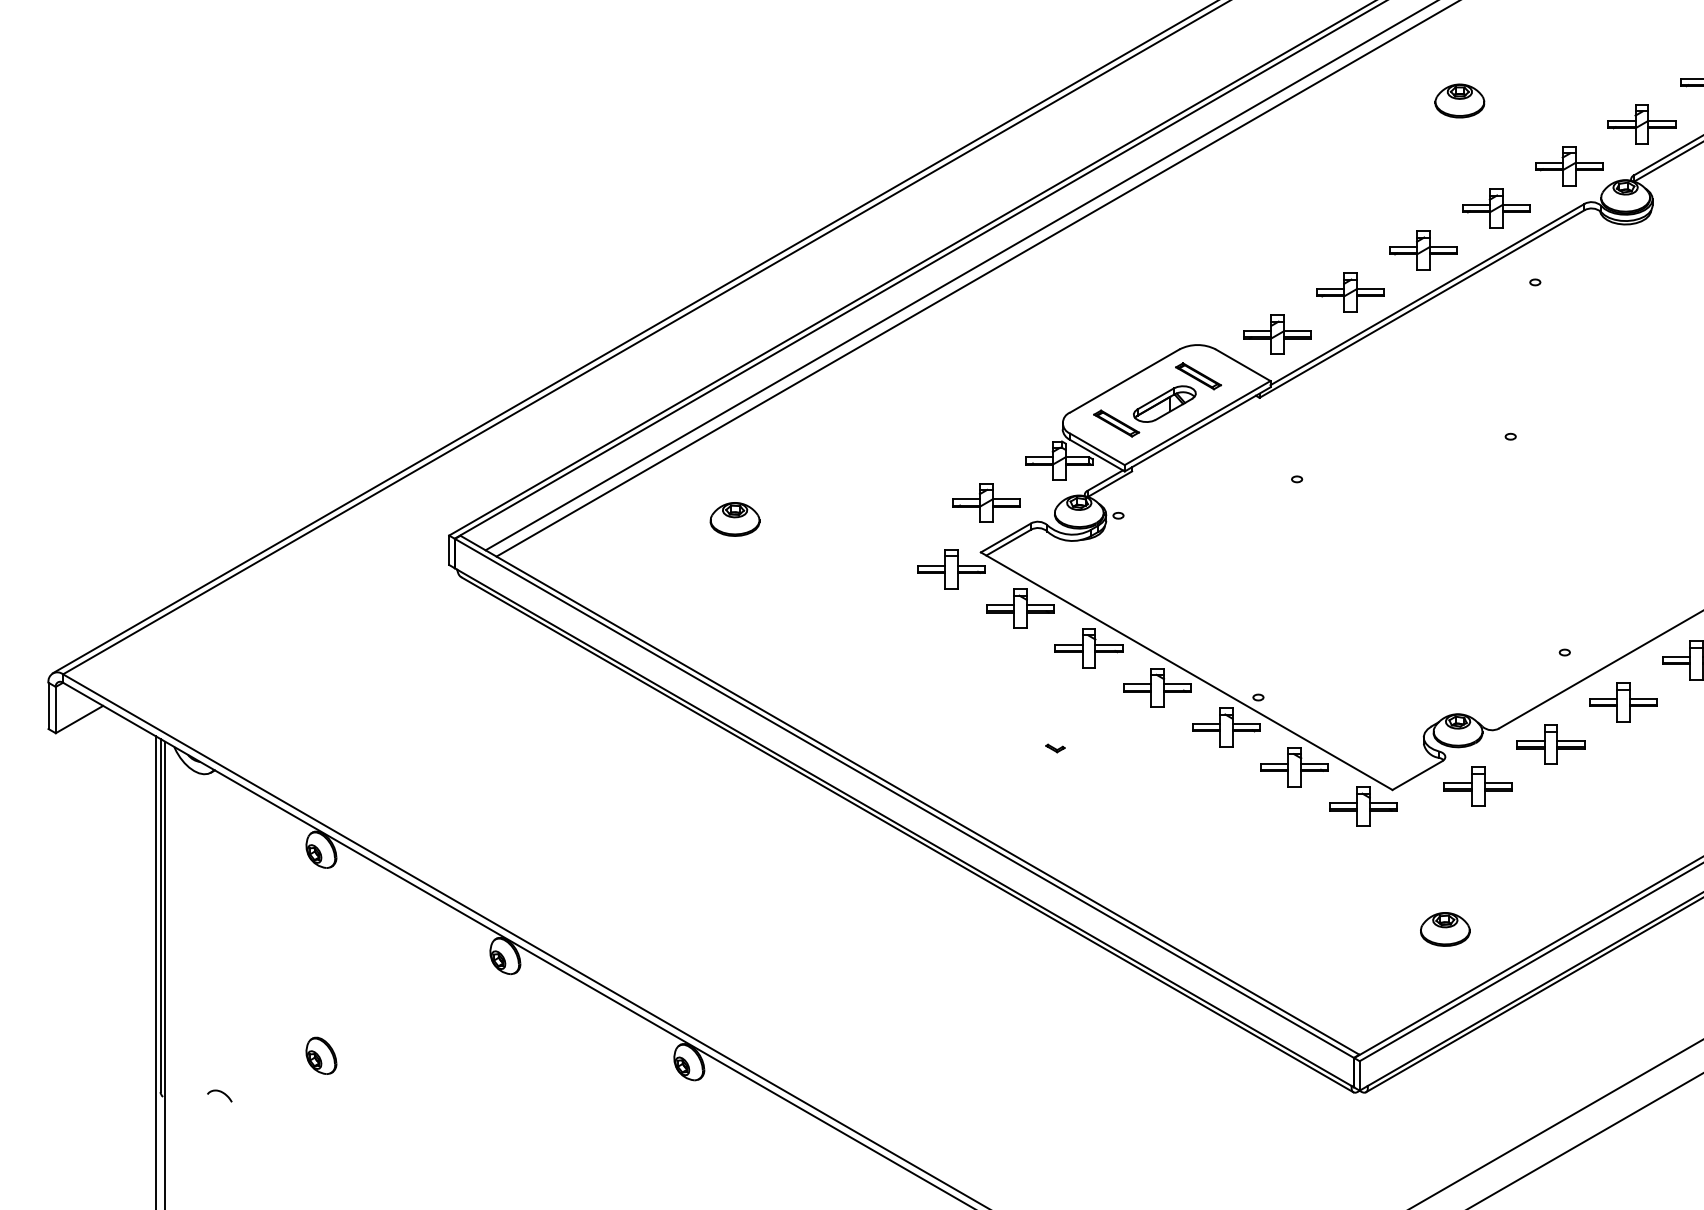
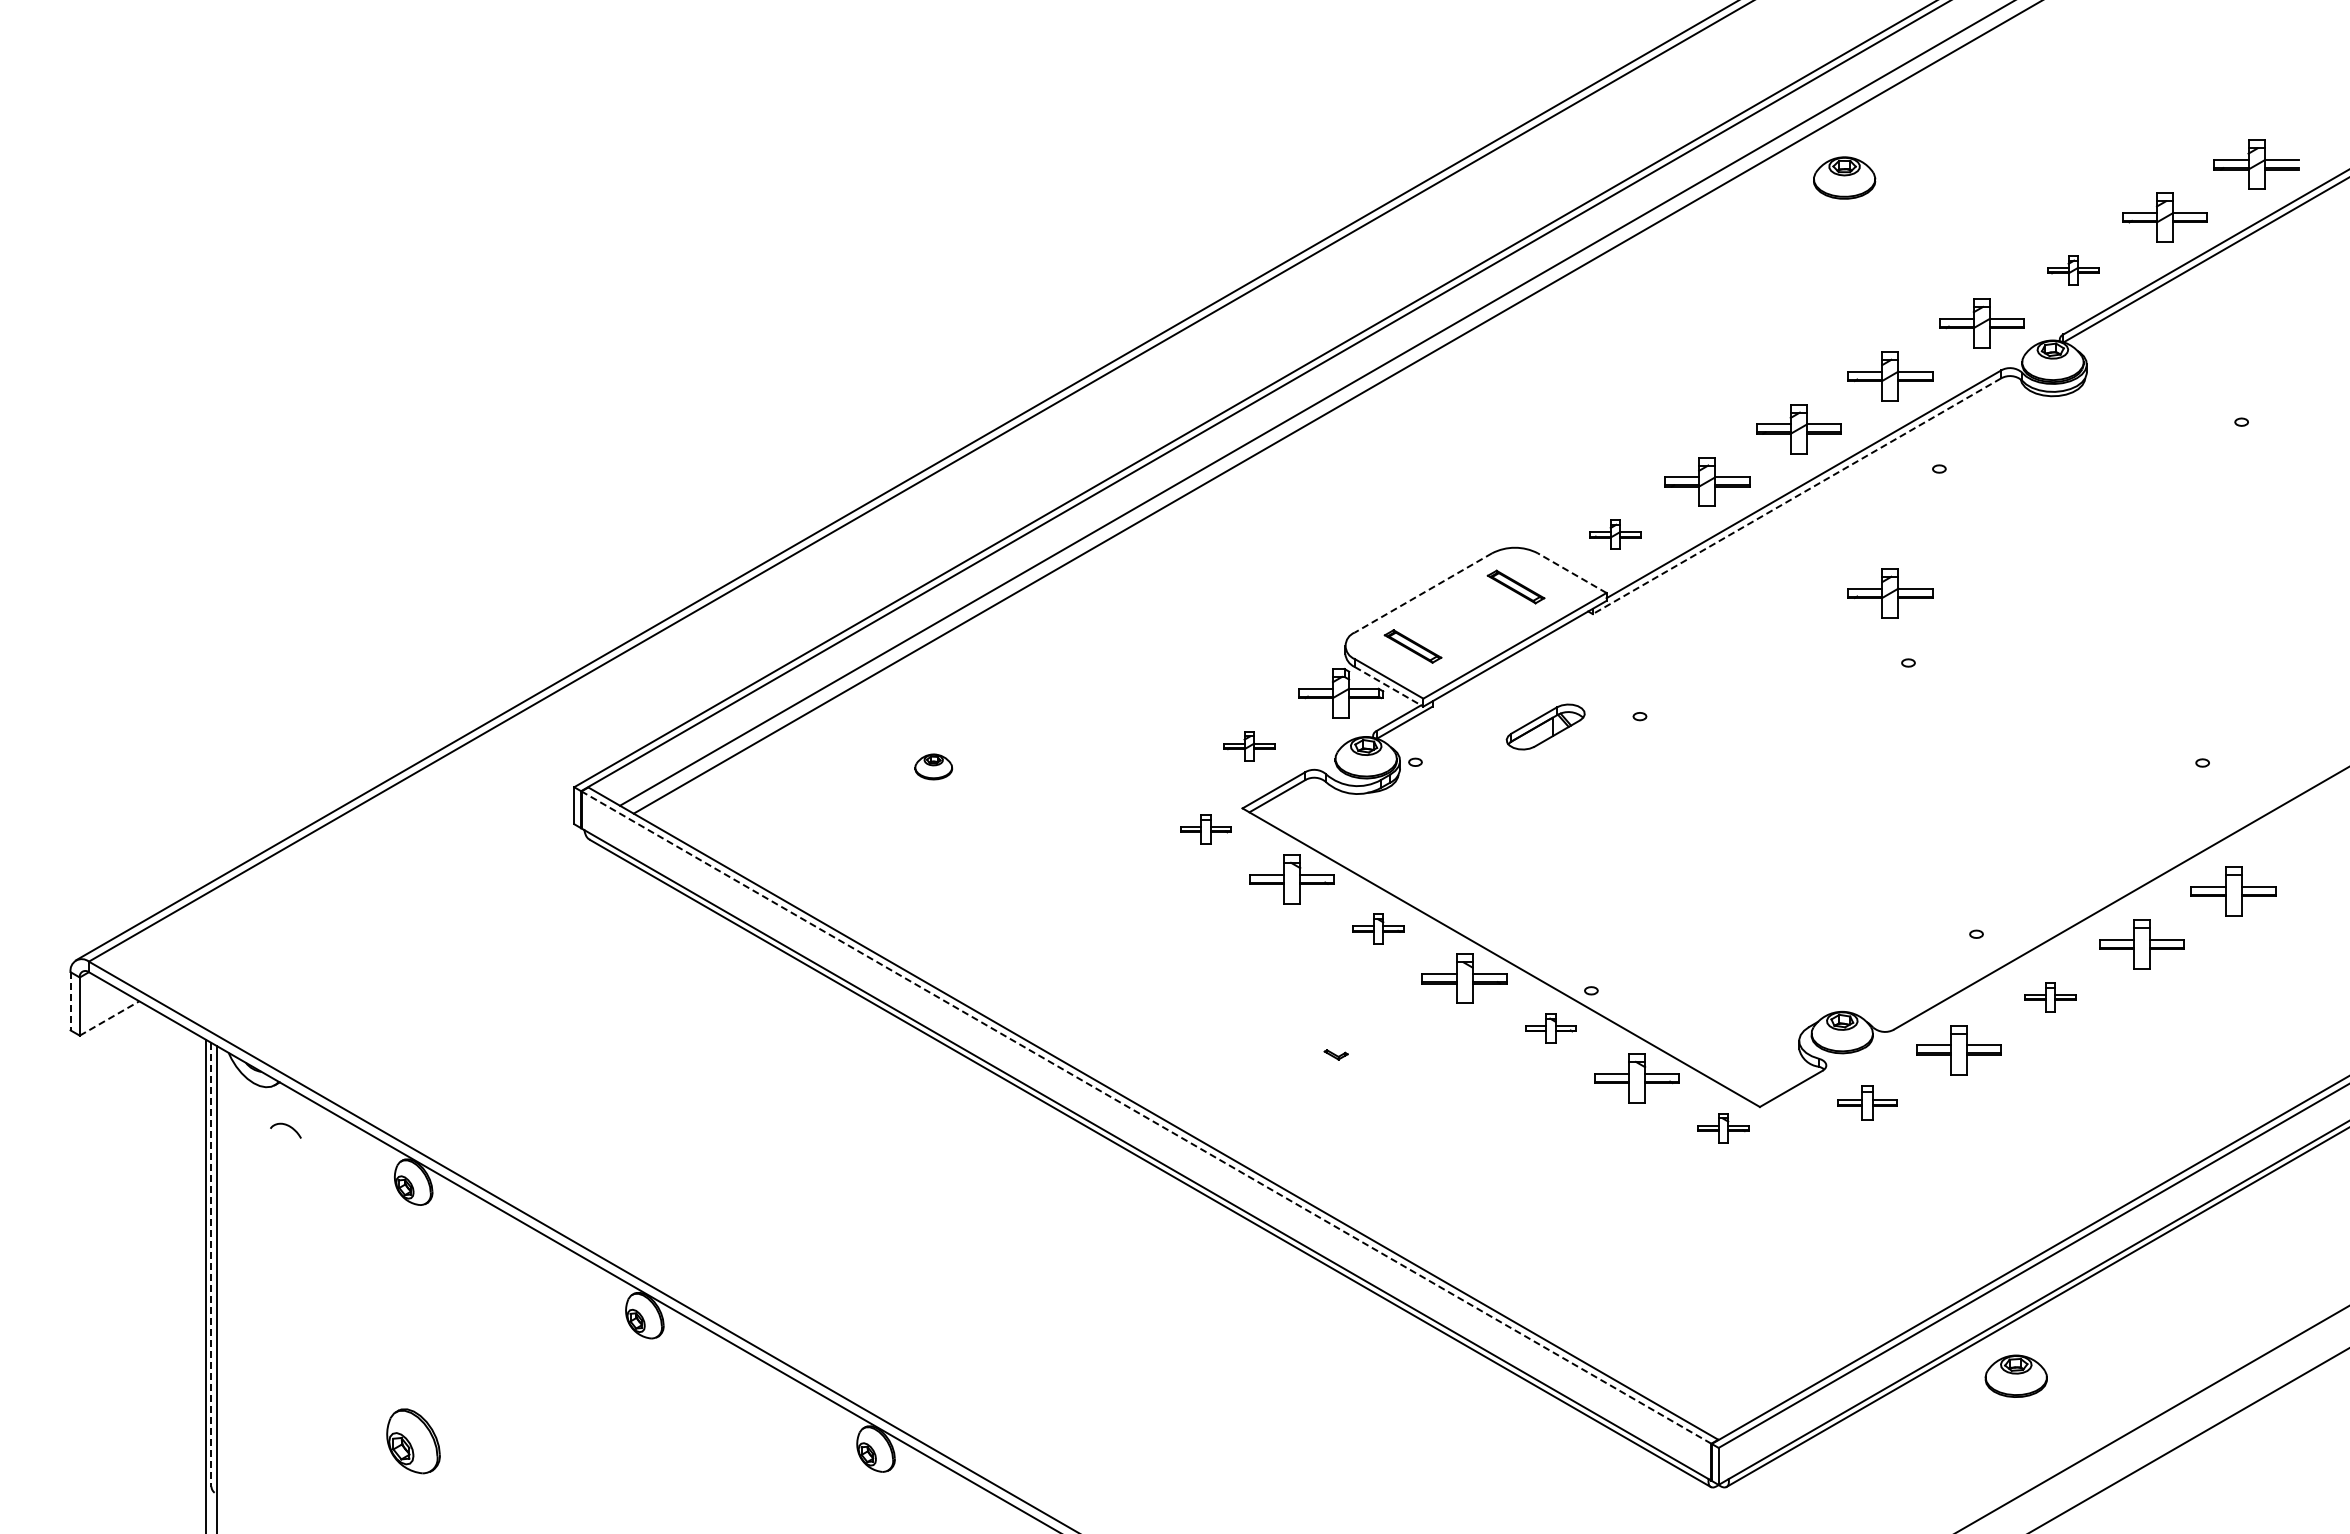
part: (1459, 100) -> (1844, 177), moved
part: (1642, 124) -> (2073, 270), size x0.6
line: (1421, 304) -> (1796, 496), solid -> dashed
part: (1277, 334) -> (1615, 534), size x0.6
line: (1243, 365) -> (1572, 573), solid -> dashed
line: (1124, 381) -> (1423, 593), solid -> dashed
part: (1496, 381) -> (1890, 593), added
part: (1164, 403) -> (1545, 726), moved
line: (1097, 455) -> (1389, 686), solid -> dashed
part: (986, 503) -> (1249, 746), size x0.6
part: (735, 519) -> (933, 766), size x0.6
part: (951, 569) -> (1205, 829), size x0.6
part: (1089, 647) -> (1378, 928), size x0.6
part: (1623, 702) -> (2050, 997), size x0.6
line: (48, 706) -> (70, 1001), solid -> dashed
line: (79, 719) -> (109, 1018), solid -> dashed
part: (1225, 727) -> (1550, 1028), size x0.6
part: (1478, 786) -> (1867, 1102), size x0.7
line: (904, 798) -> (1146, 1117), solid -> dashed
part: (1363, 807) -> (1723, 1128), size x0.6
line: (160, 915) -> (211, 1264), solid -> dashed
part: (1444, 928) -> (2015, 1375), moved
part: (321, 1055) -> (413, 1440), size x1.4
curve: (221, 1092) -> (287, 1126), moved

